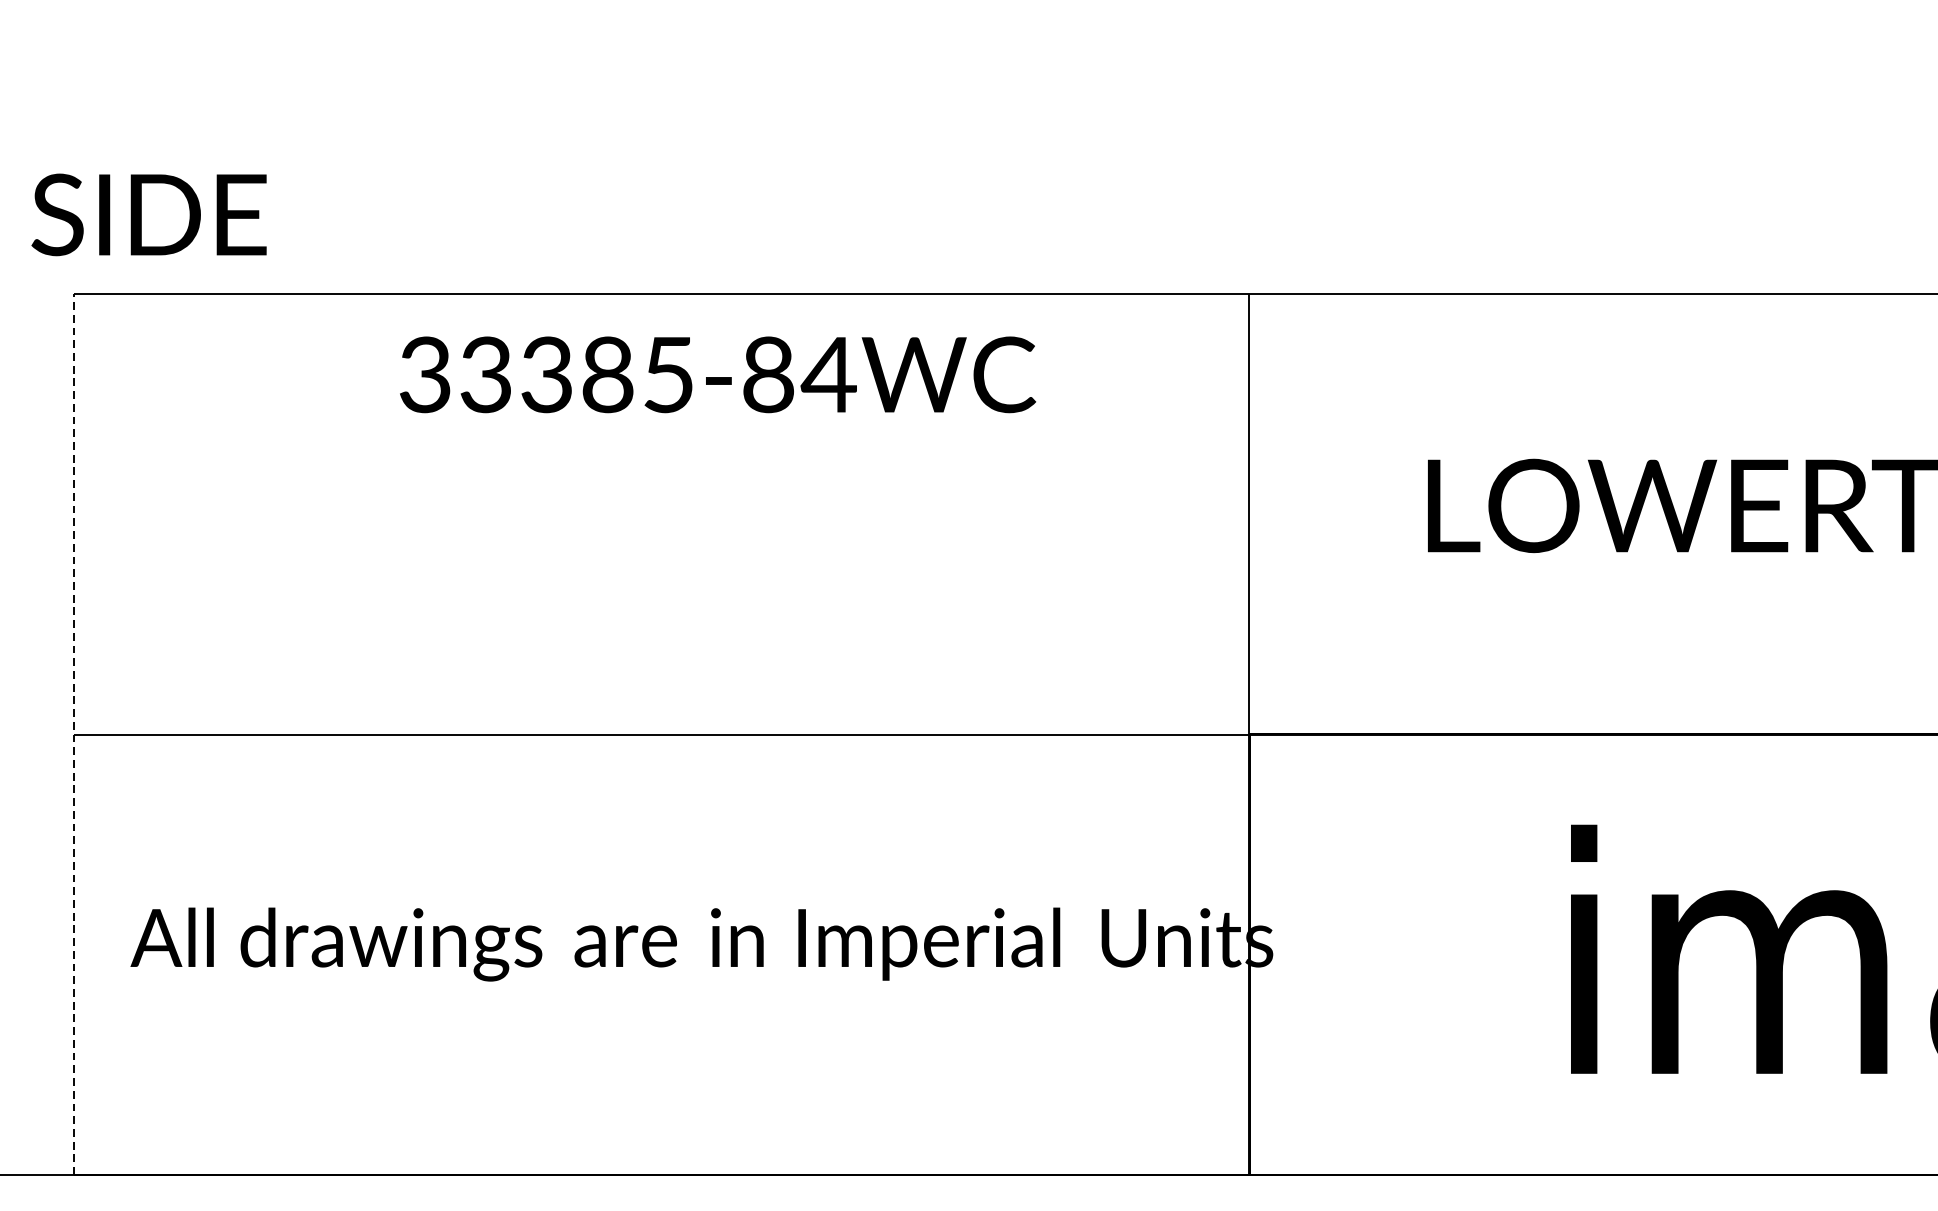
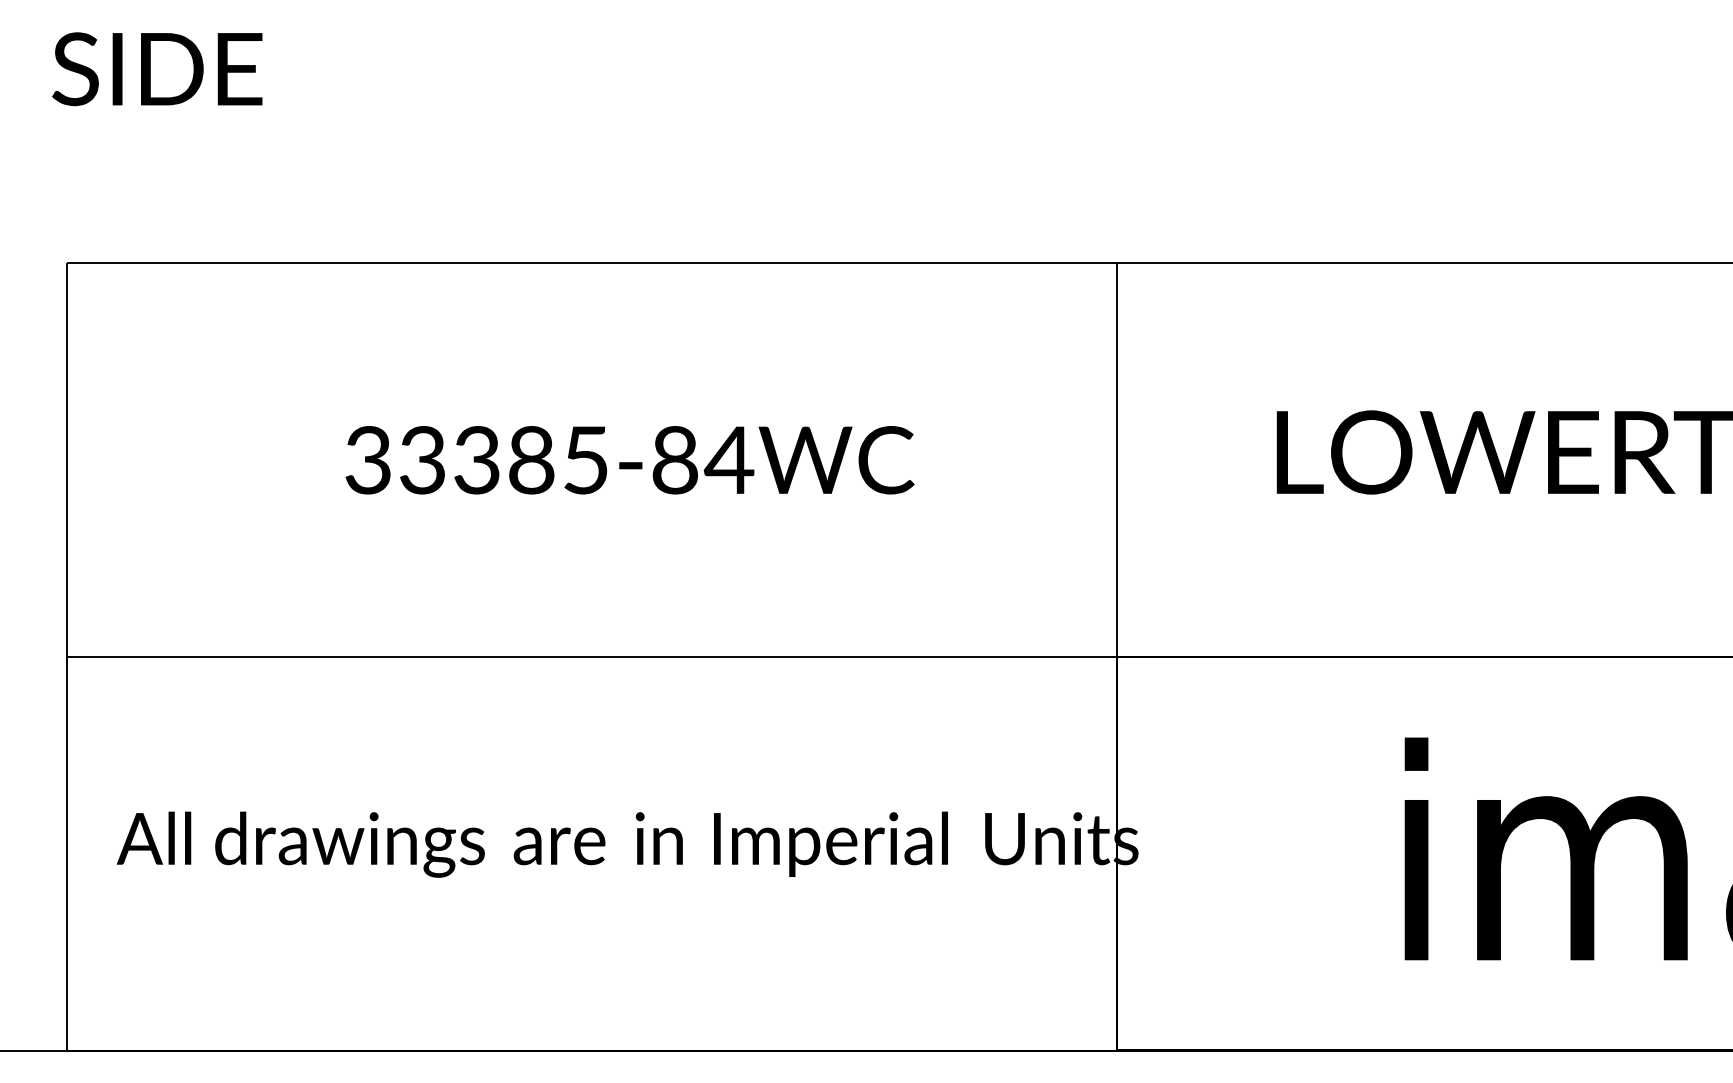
text: (149, 215) -> (157, 69), moved
text: (717, 375) -> (629, 460), moved
line: (74, 734) -> (66, 656), dashed -> solid

